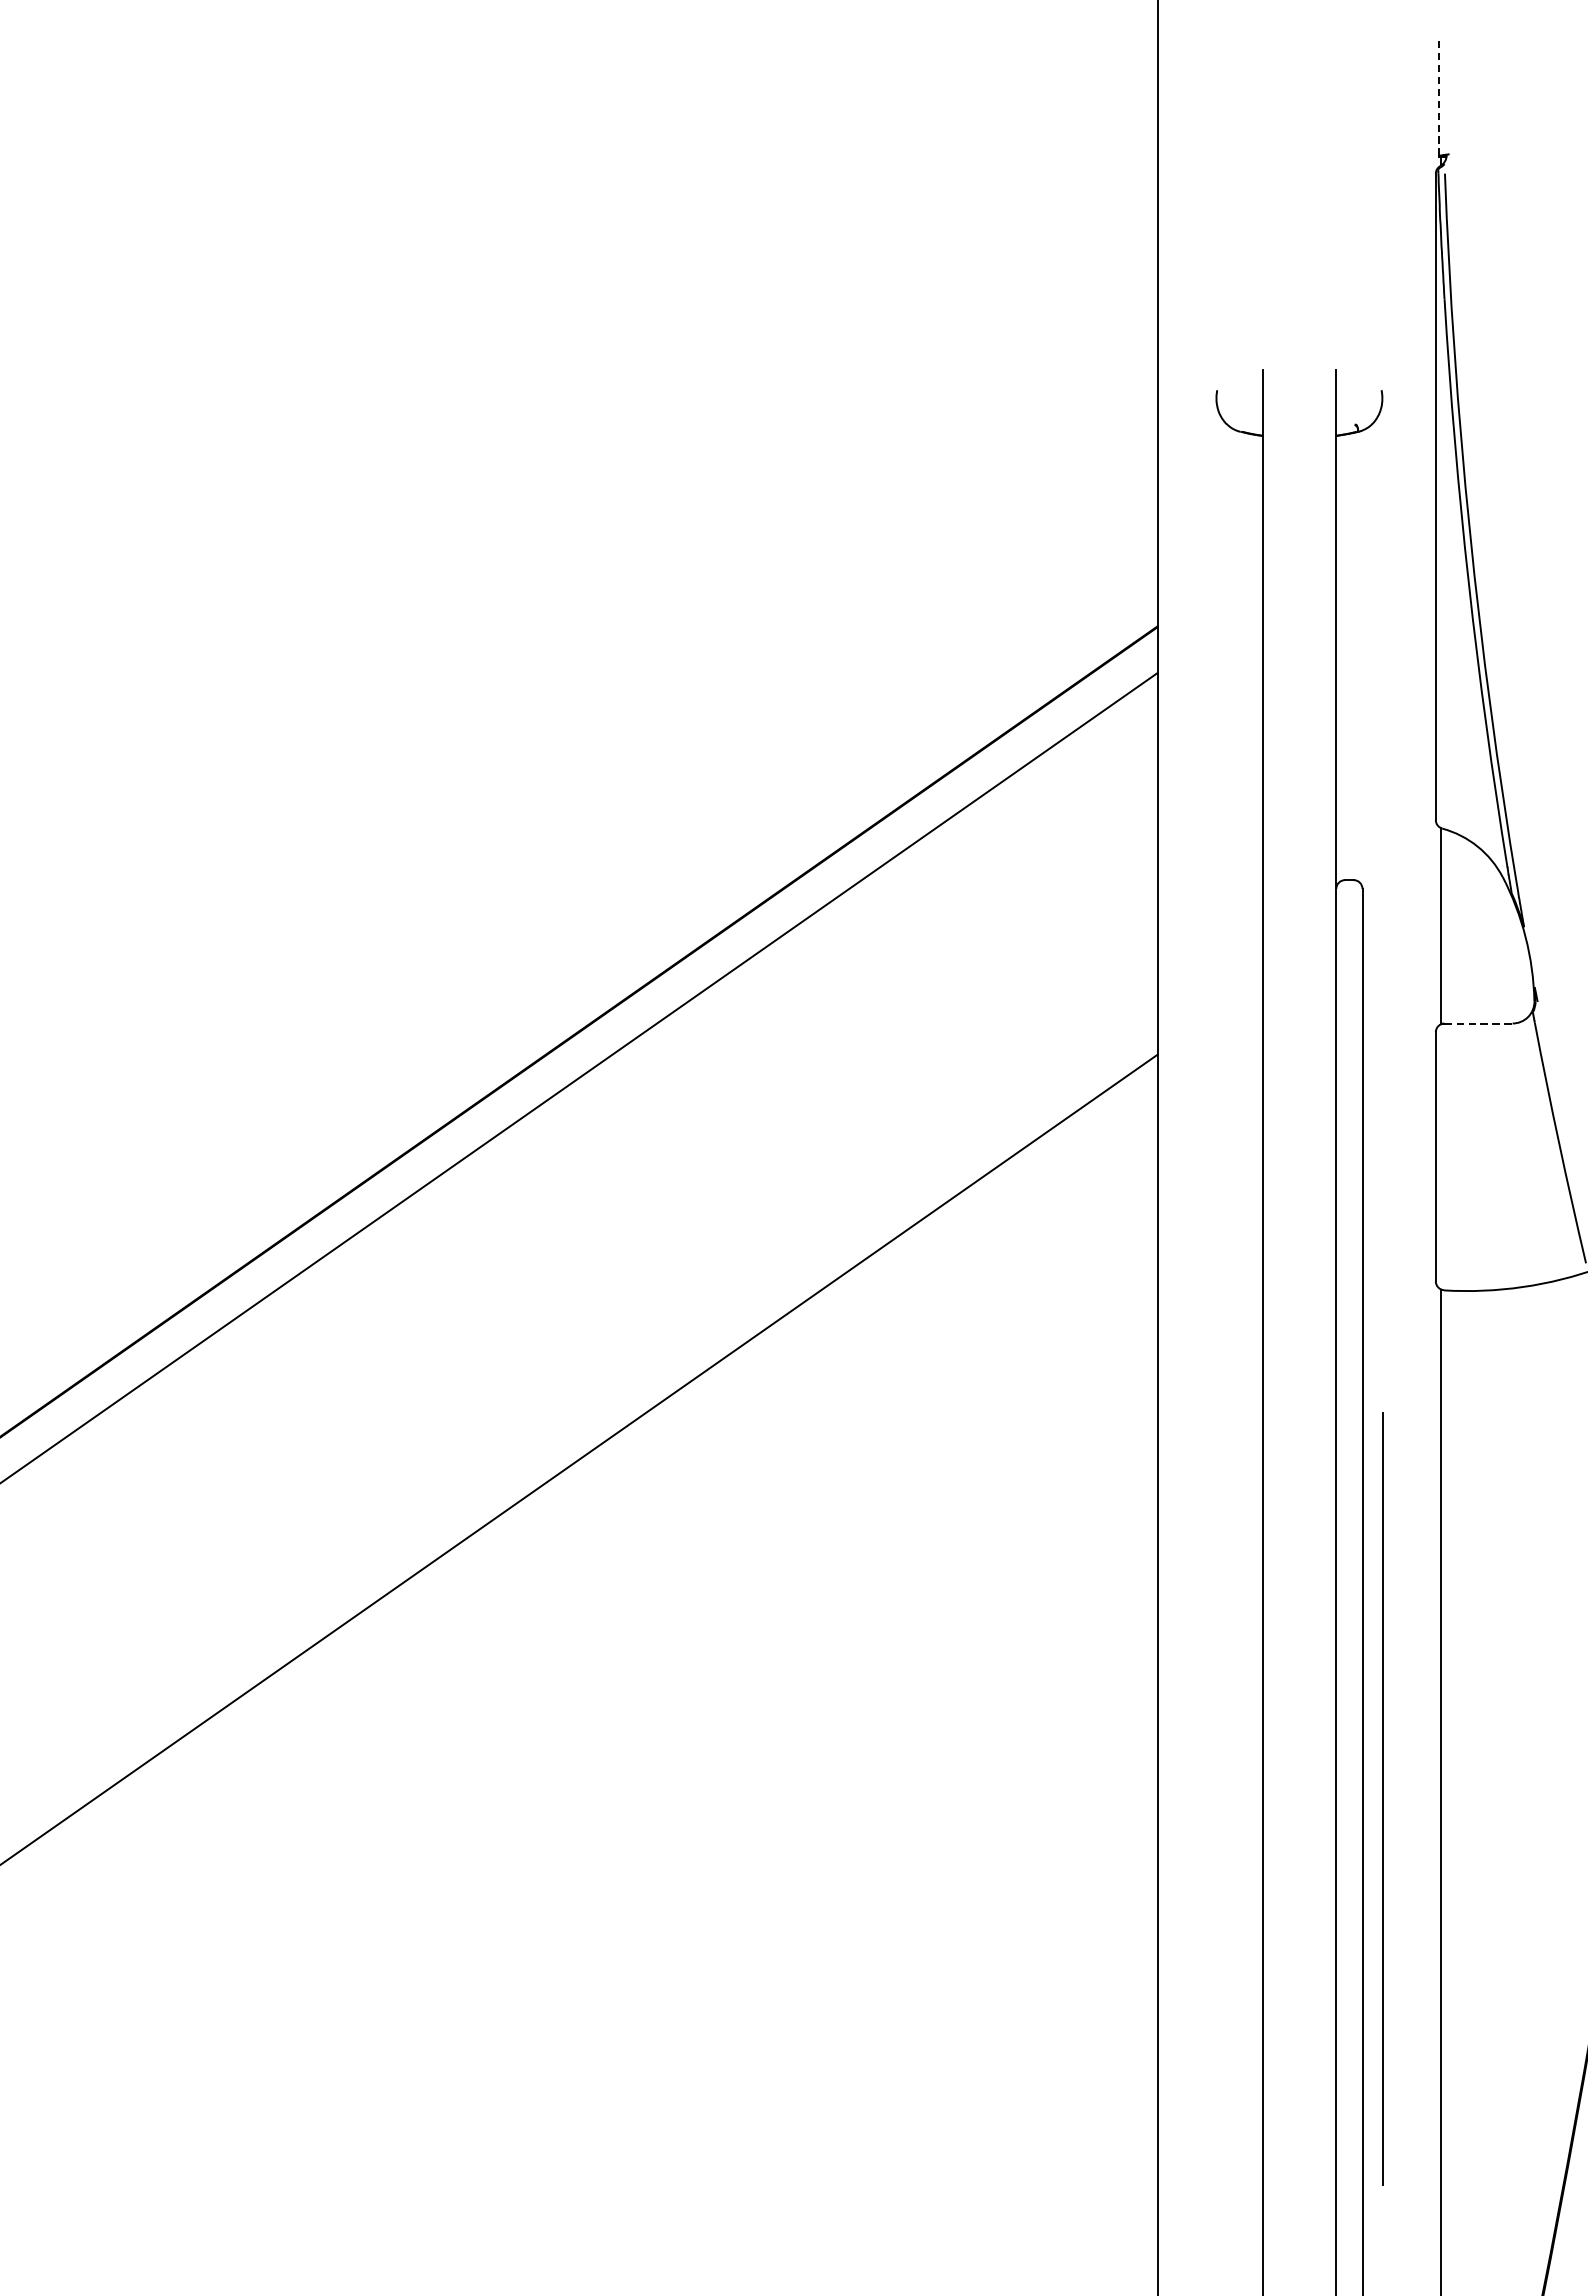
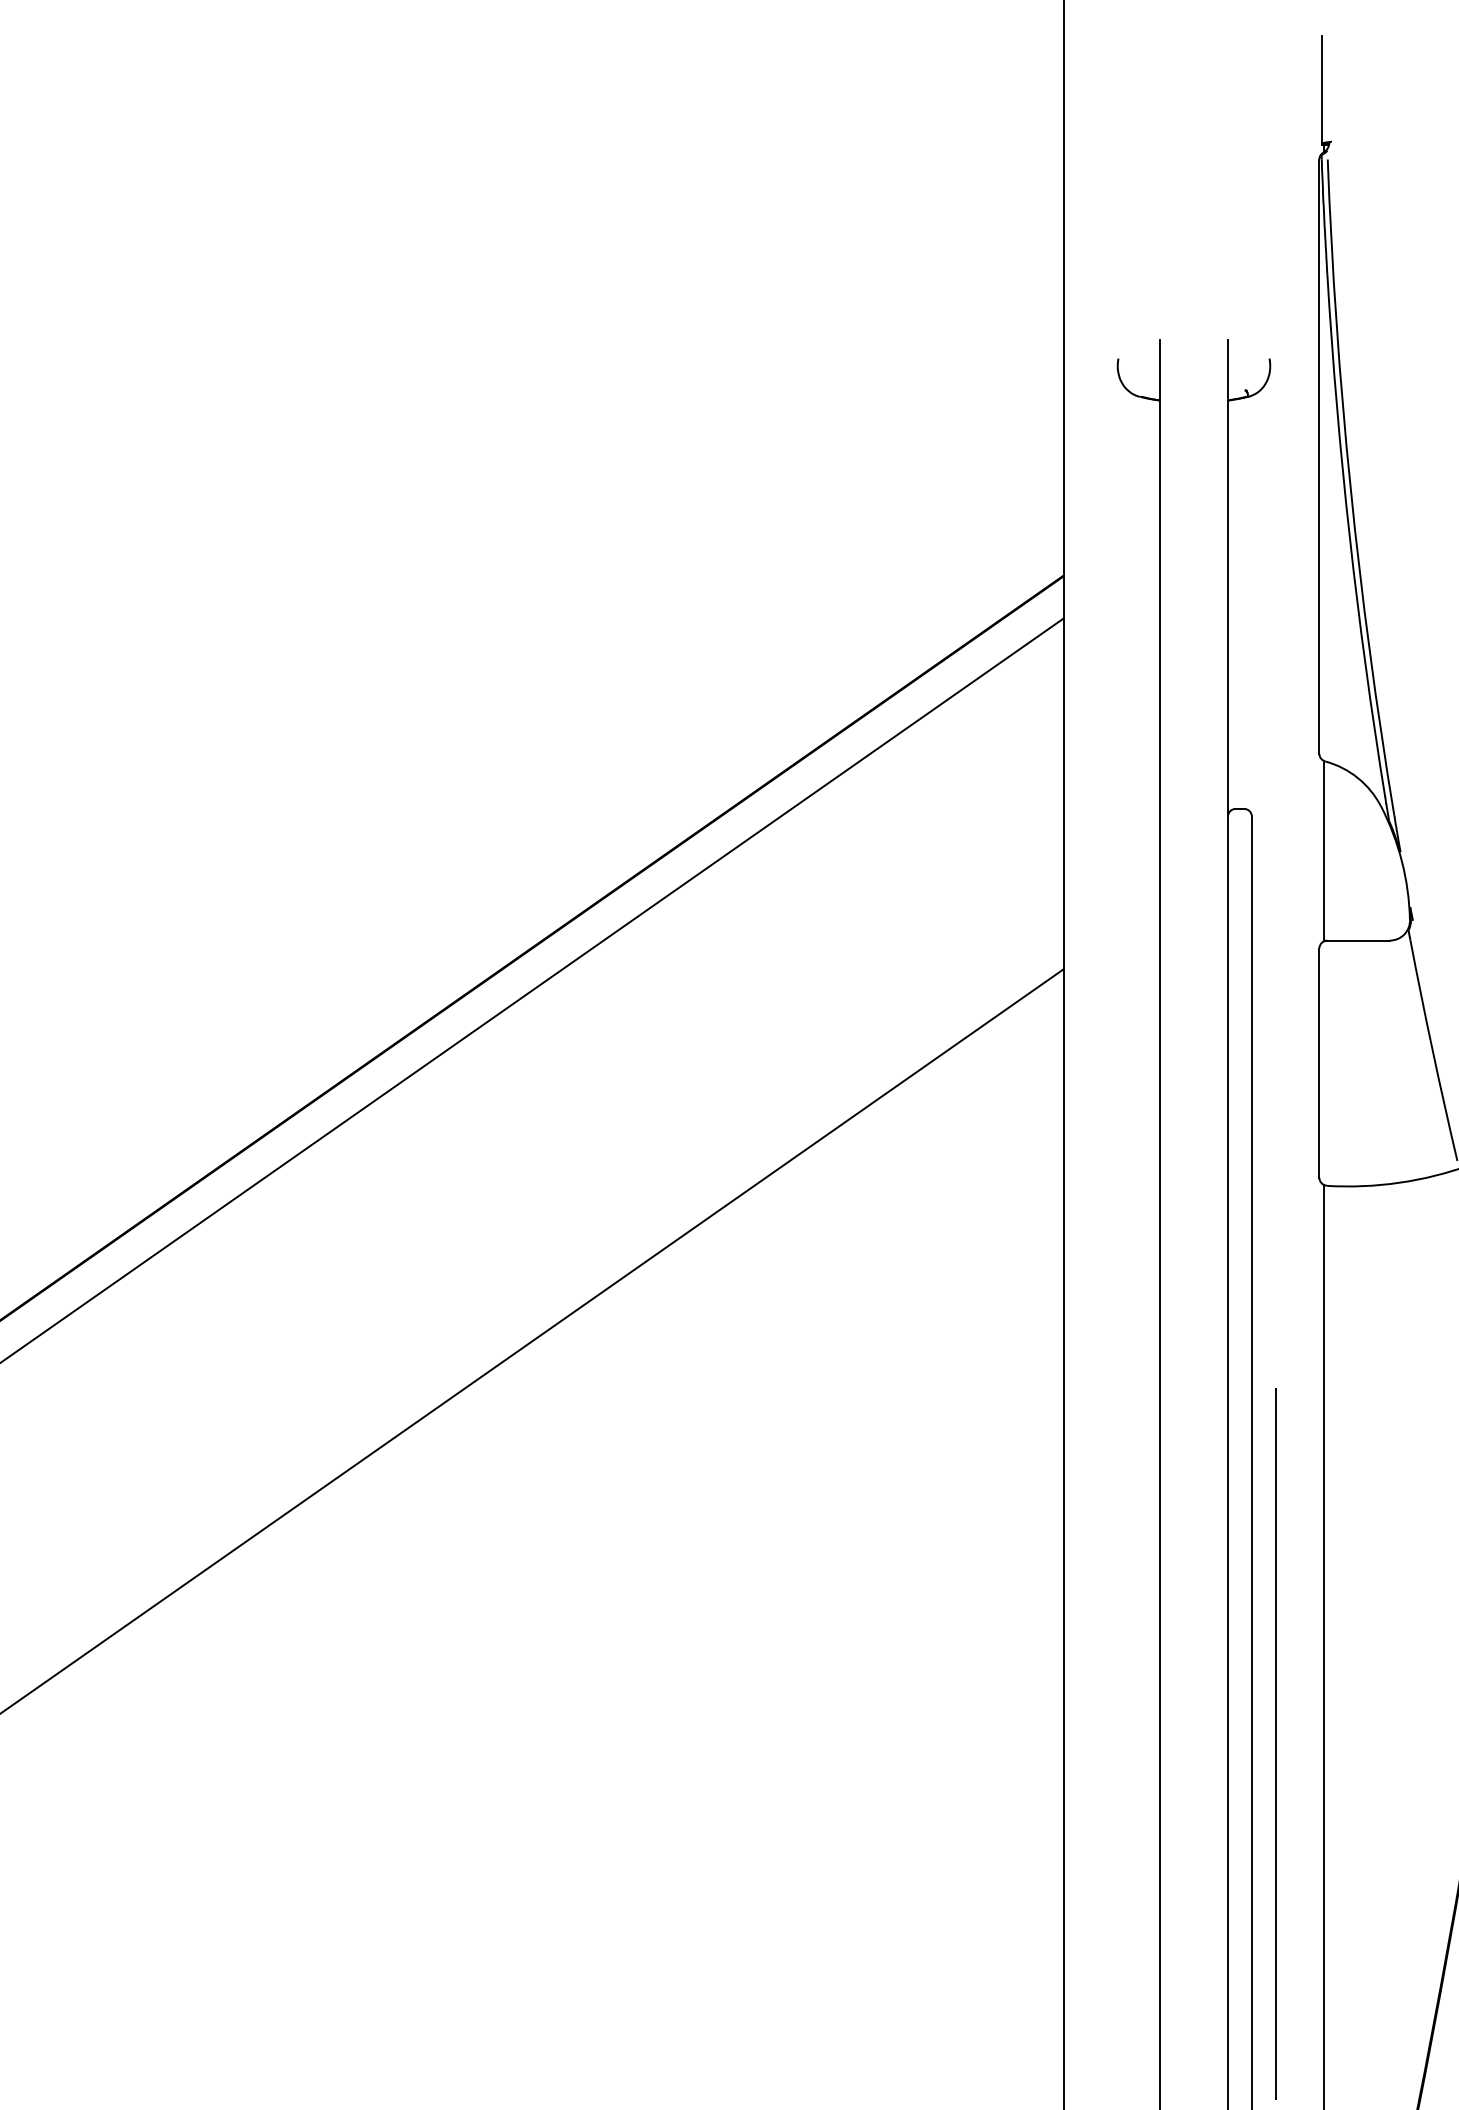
line: (1439, 97) -> (1322, 89), dashed -> solid
line: (1479, 1023) -> (1359, 940), dashed -> solid
line: (1382, 1798) -> (1275, 1743), moved

